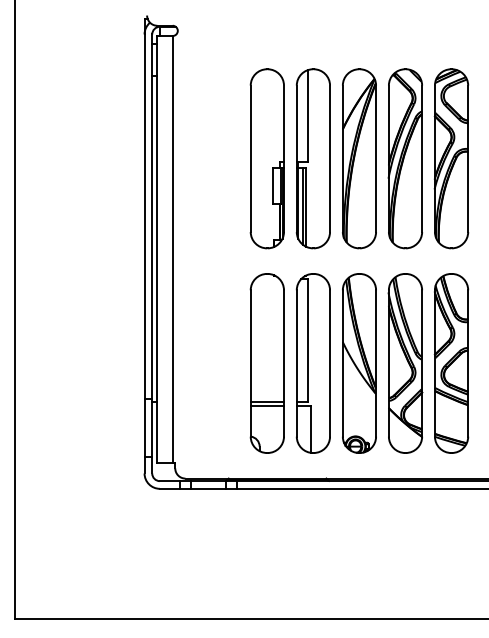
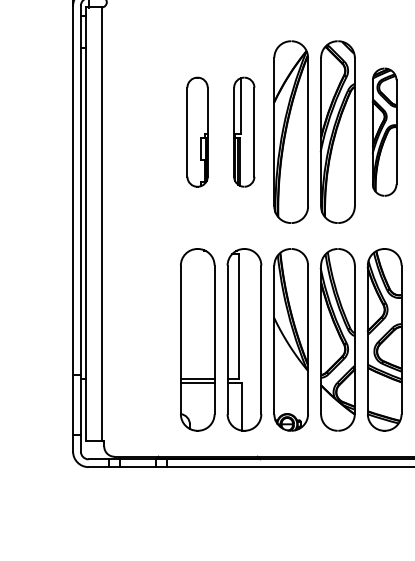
part: (266, 158) -> (196, 131), size x0.6
part: (312, 158) -> (243, 131), size x0.6
part: (451, 158) -> (384, 131), size x0.7

